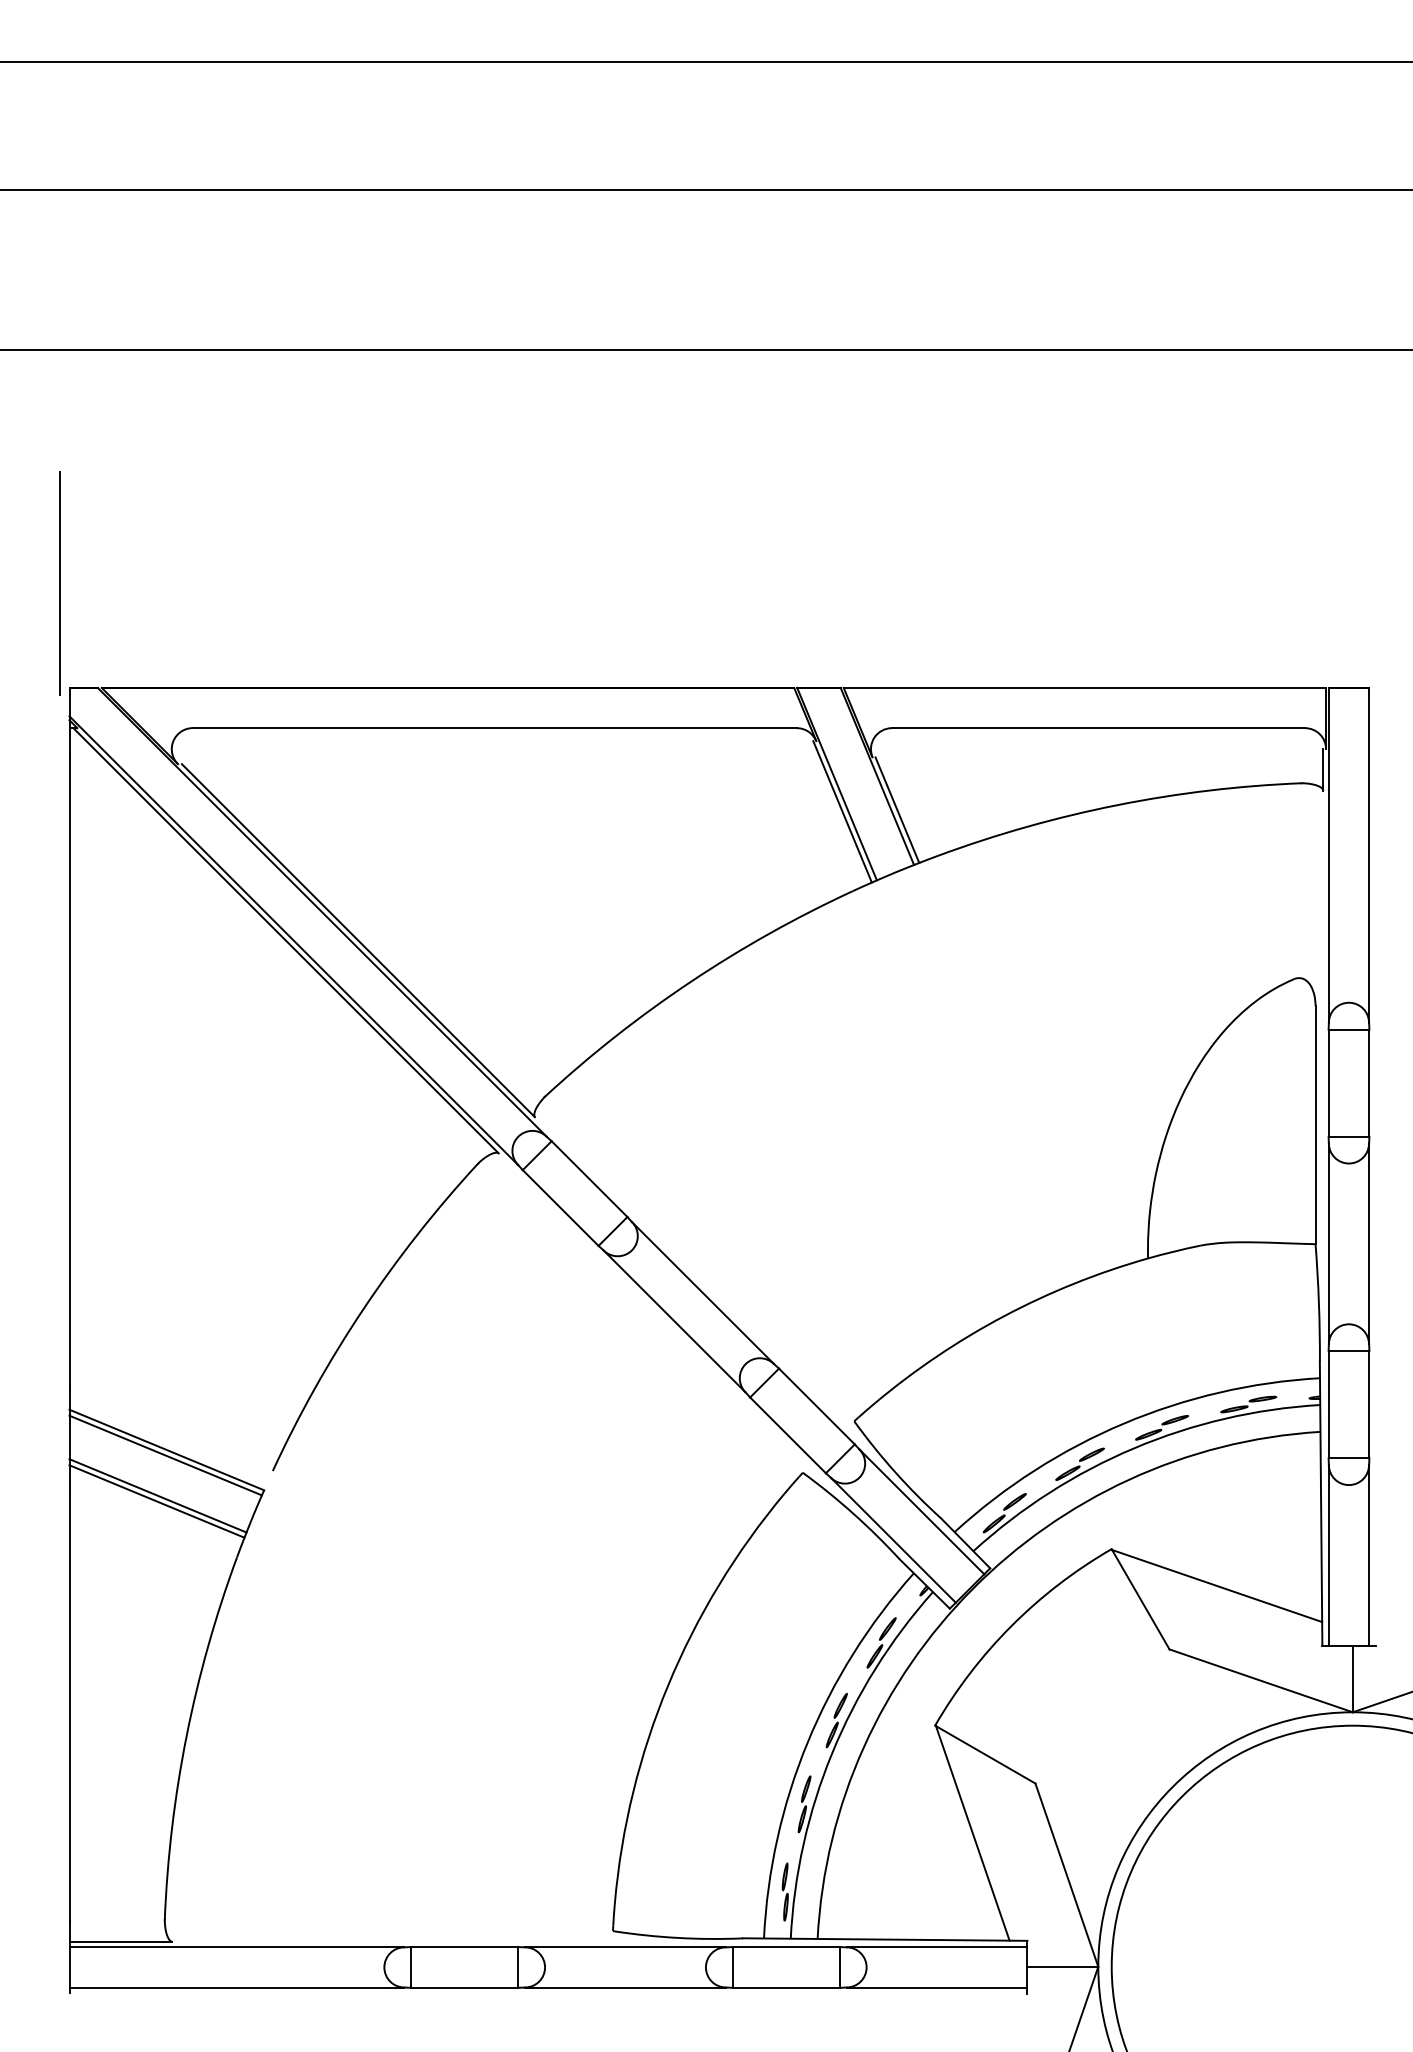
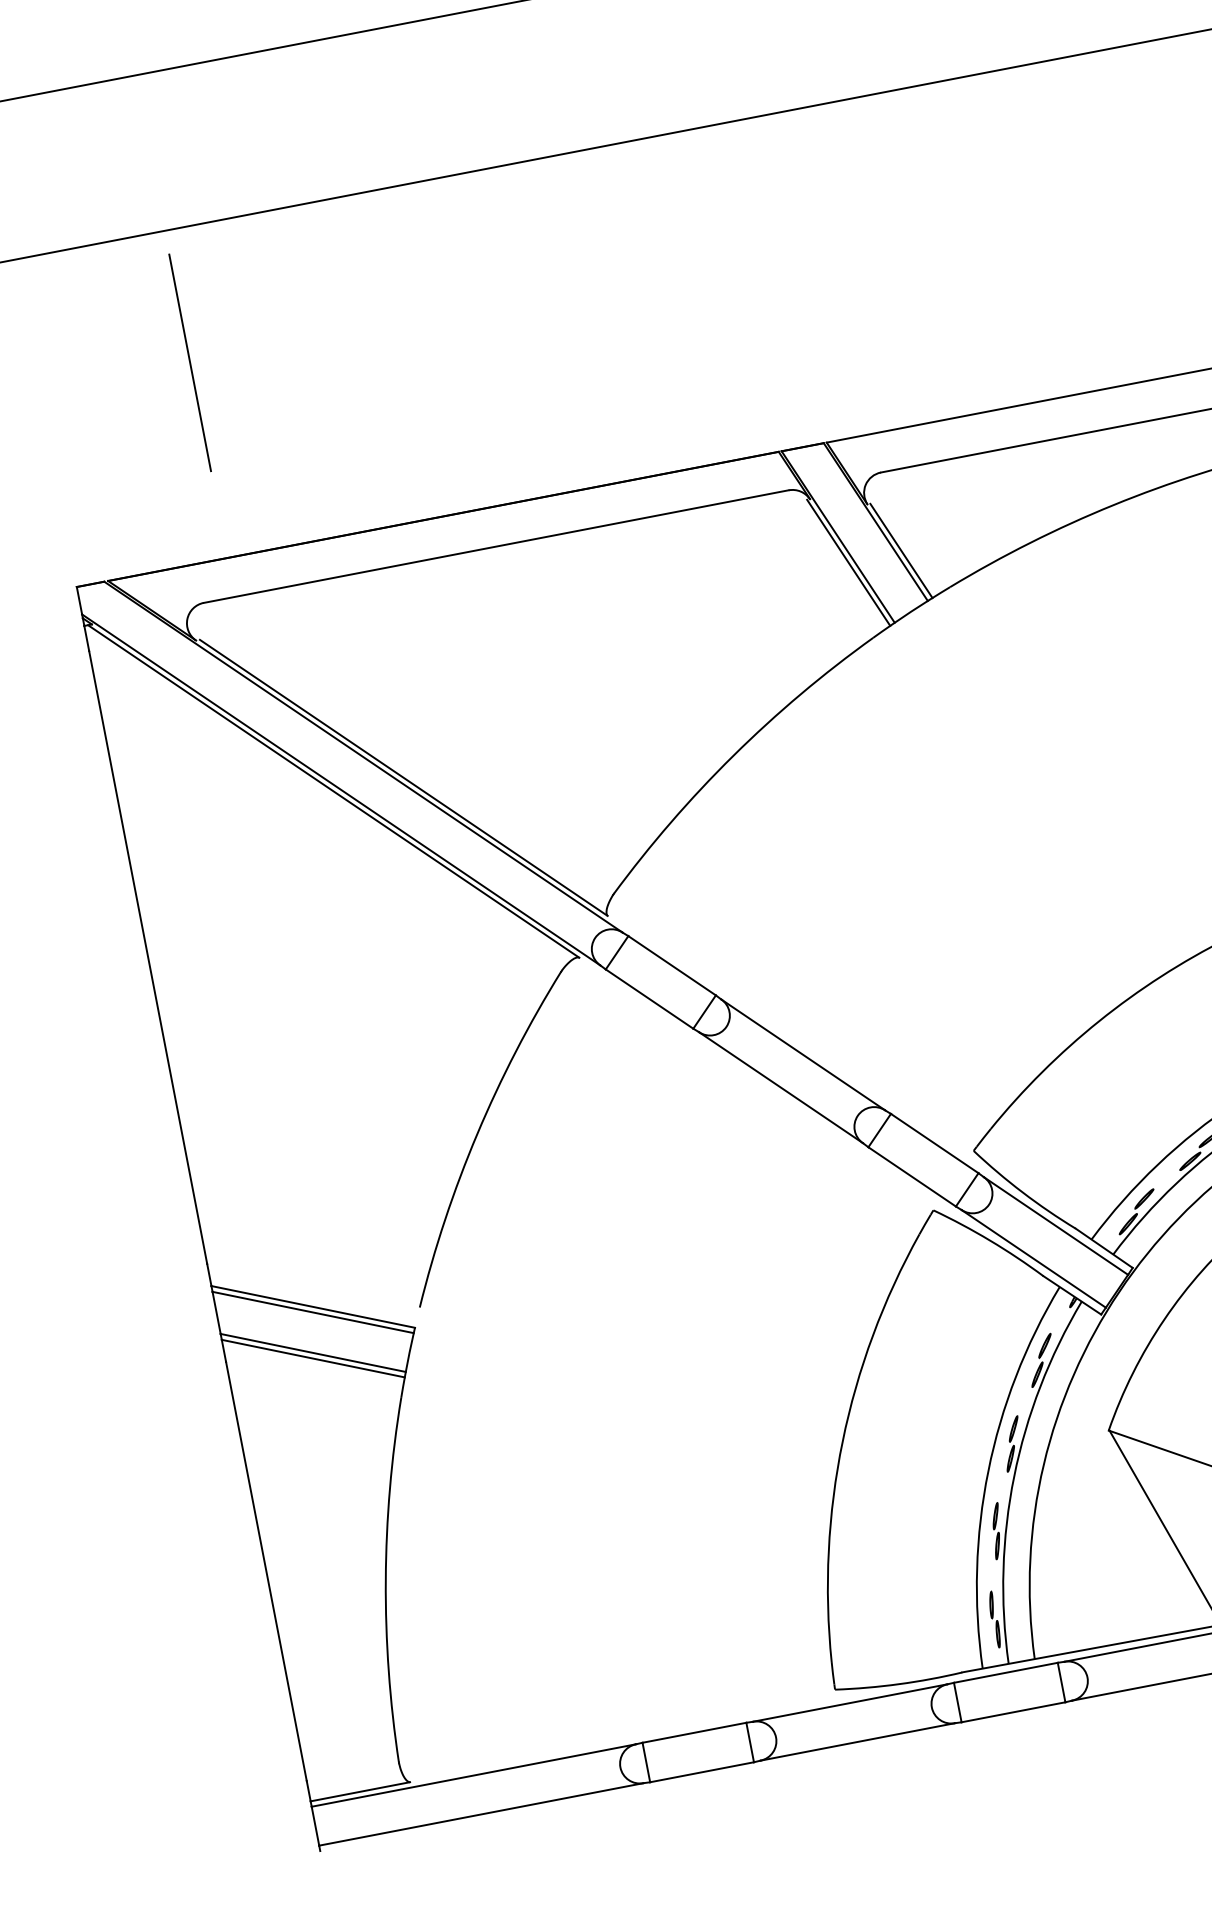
line: (59, 583) -> (189, 363), moved

